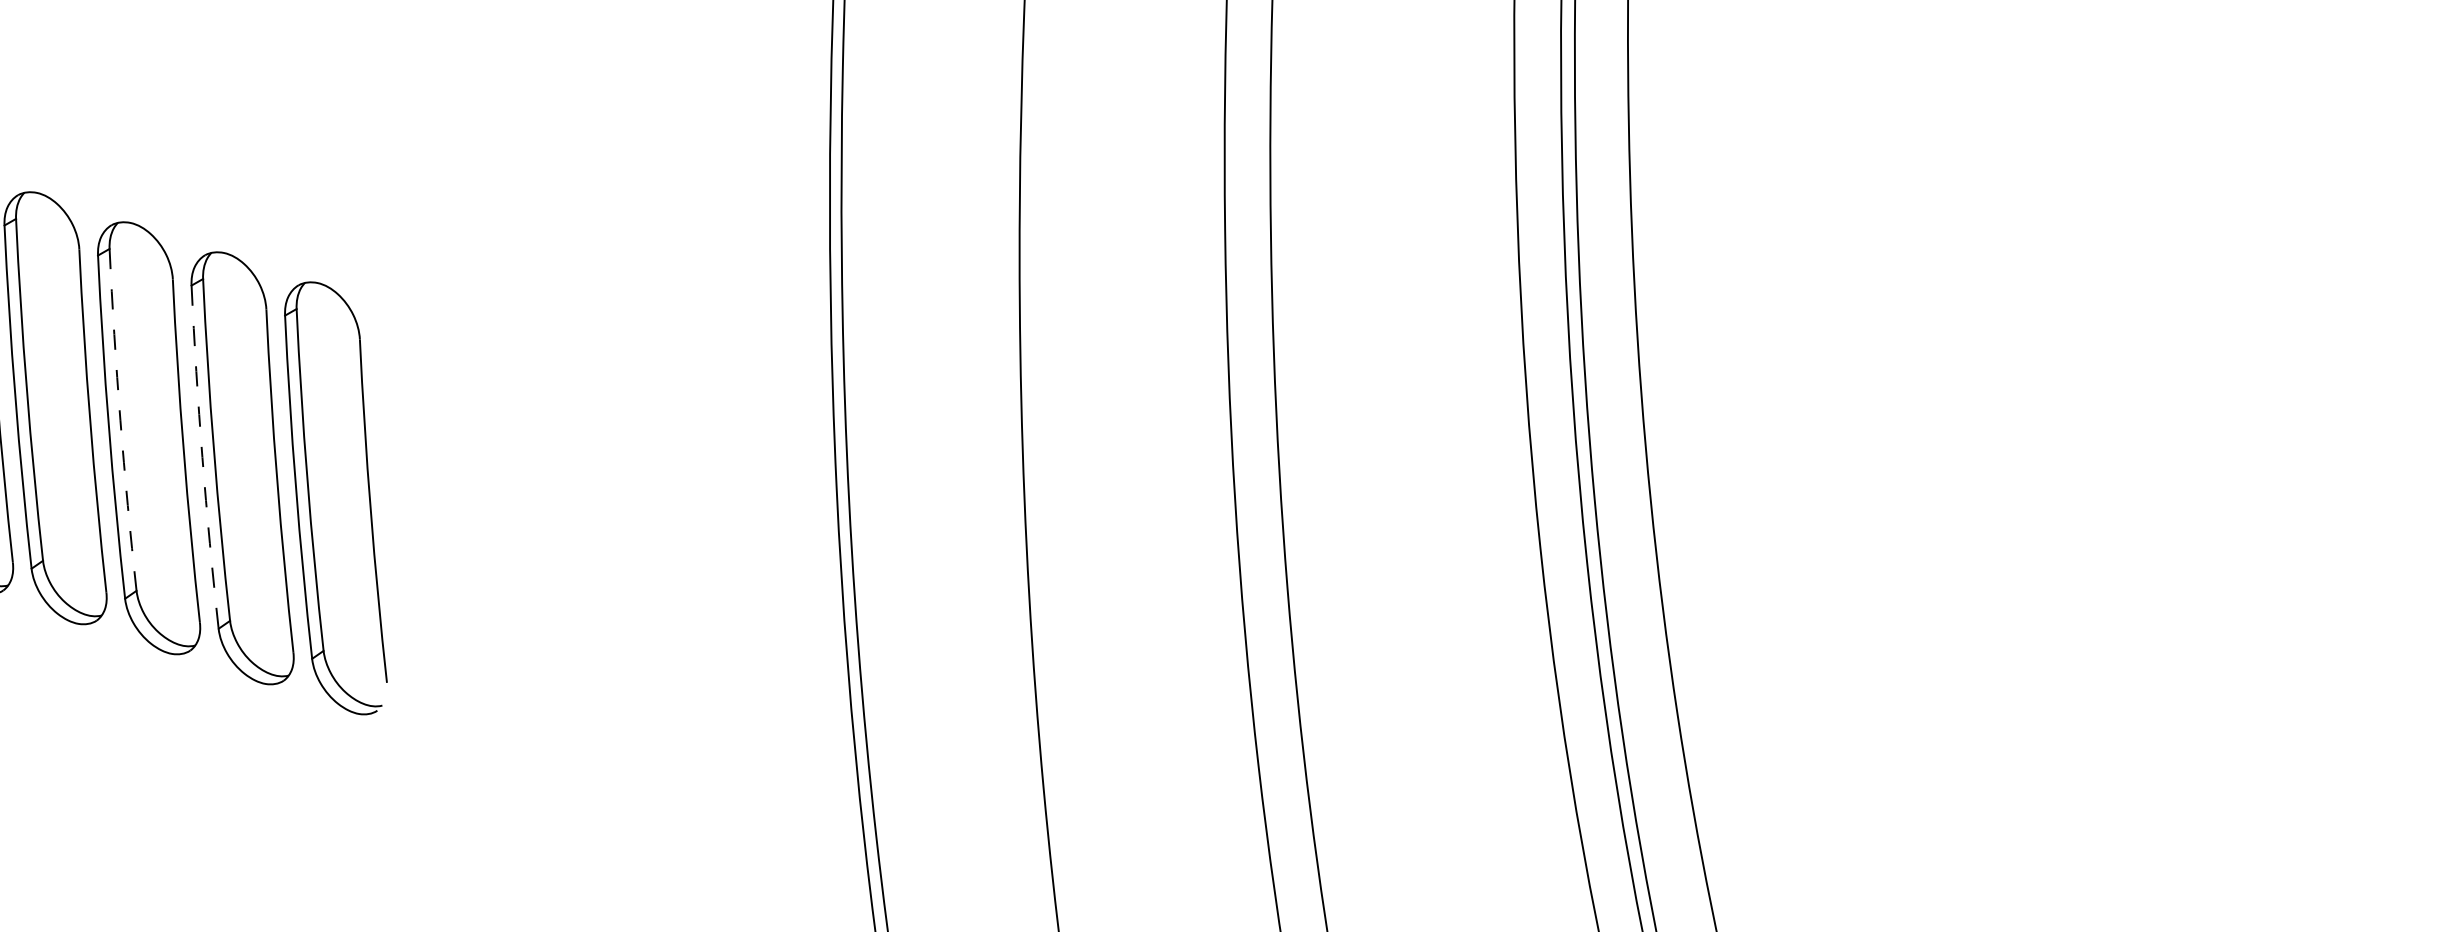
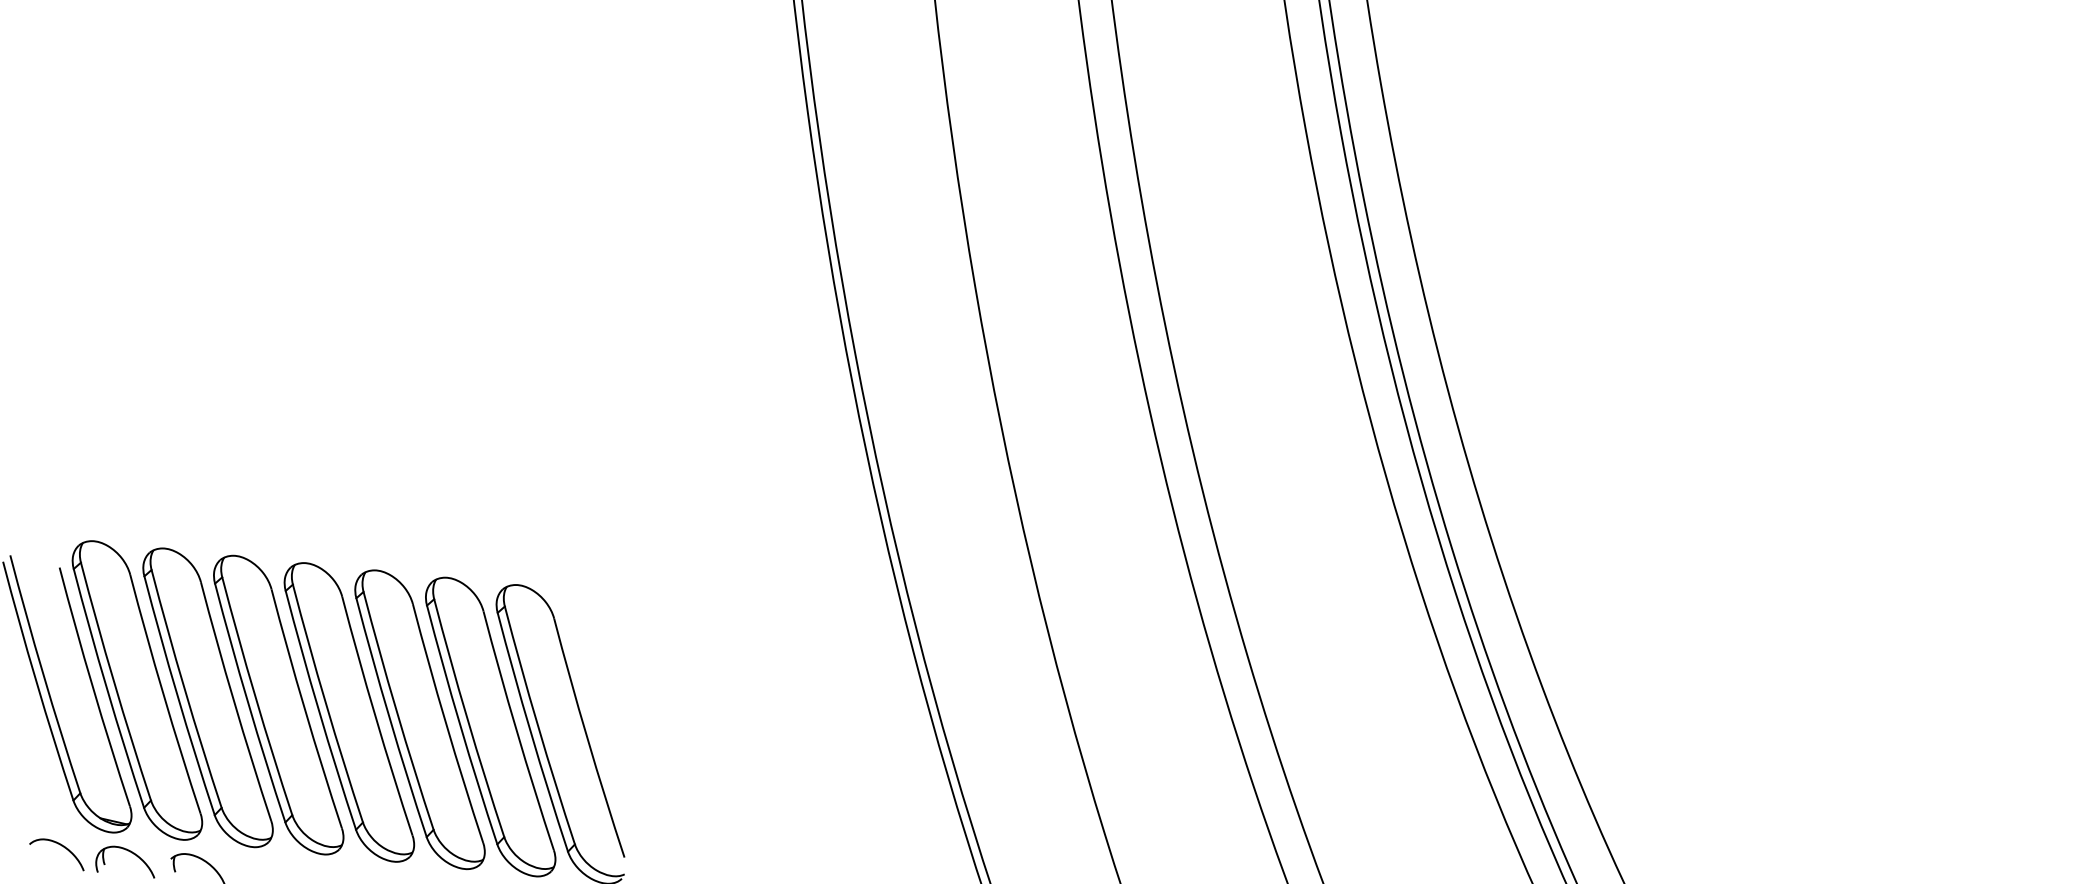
arc: (120, 420) -> (396, 711), dashed -> solid
arc: (202, 457) -> (460, 725), dashed -> solid

